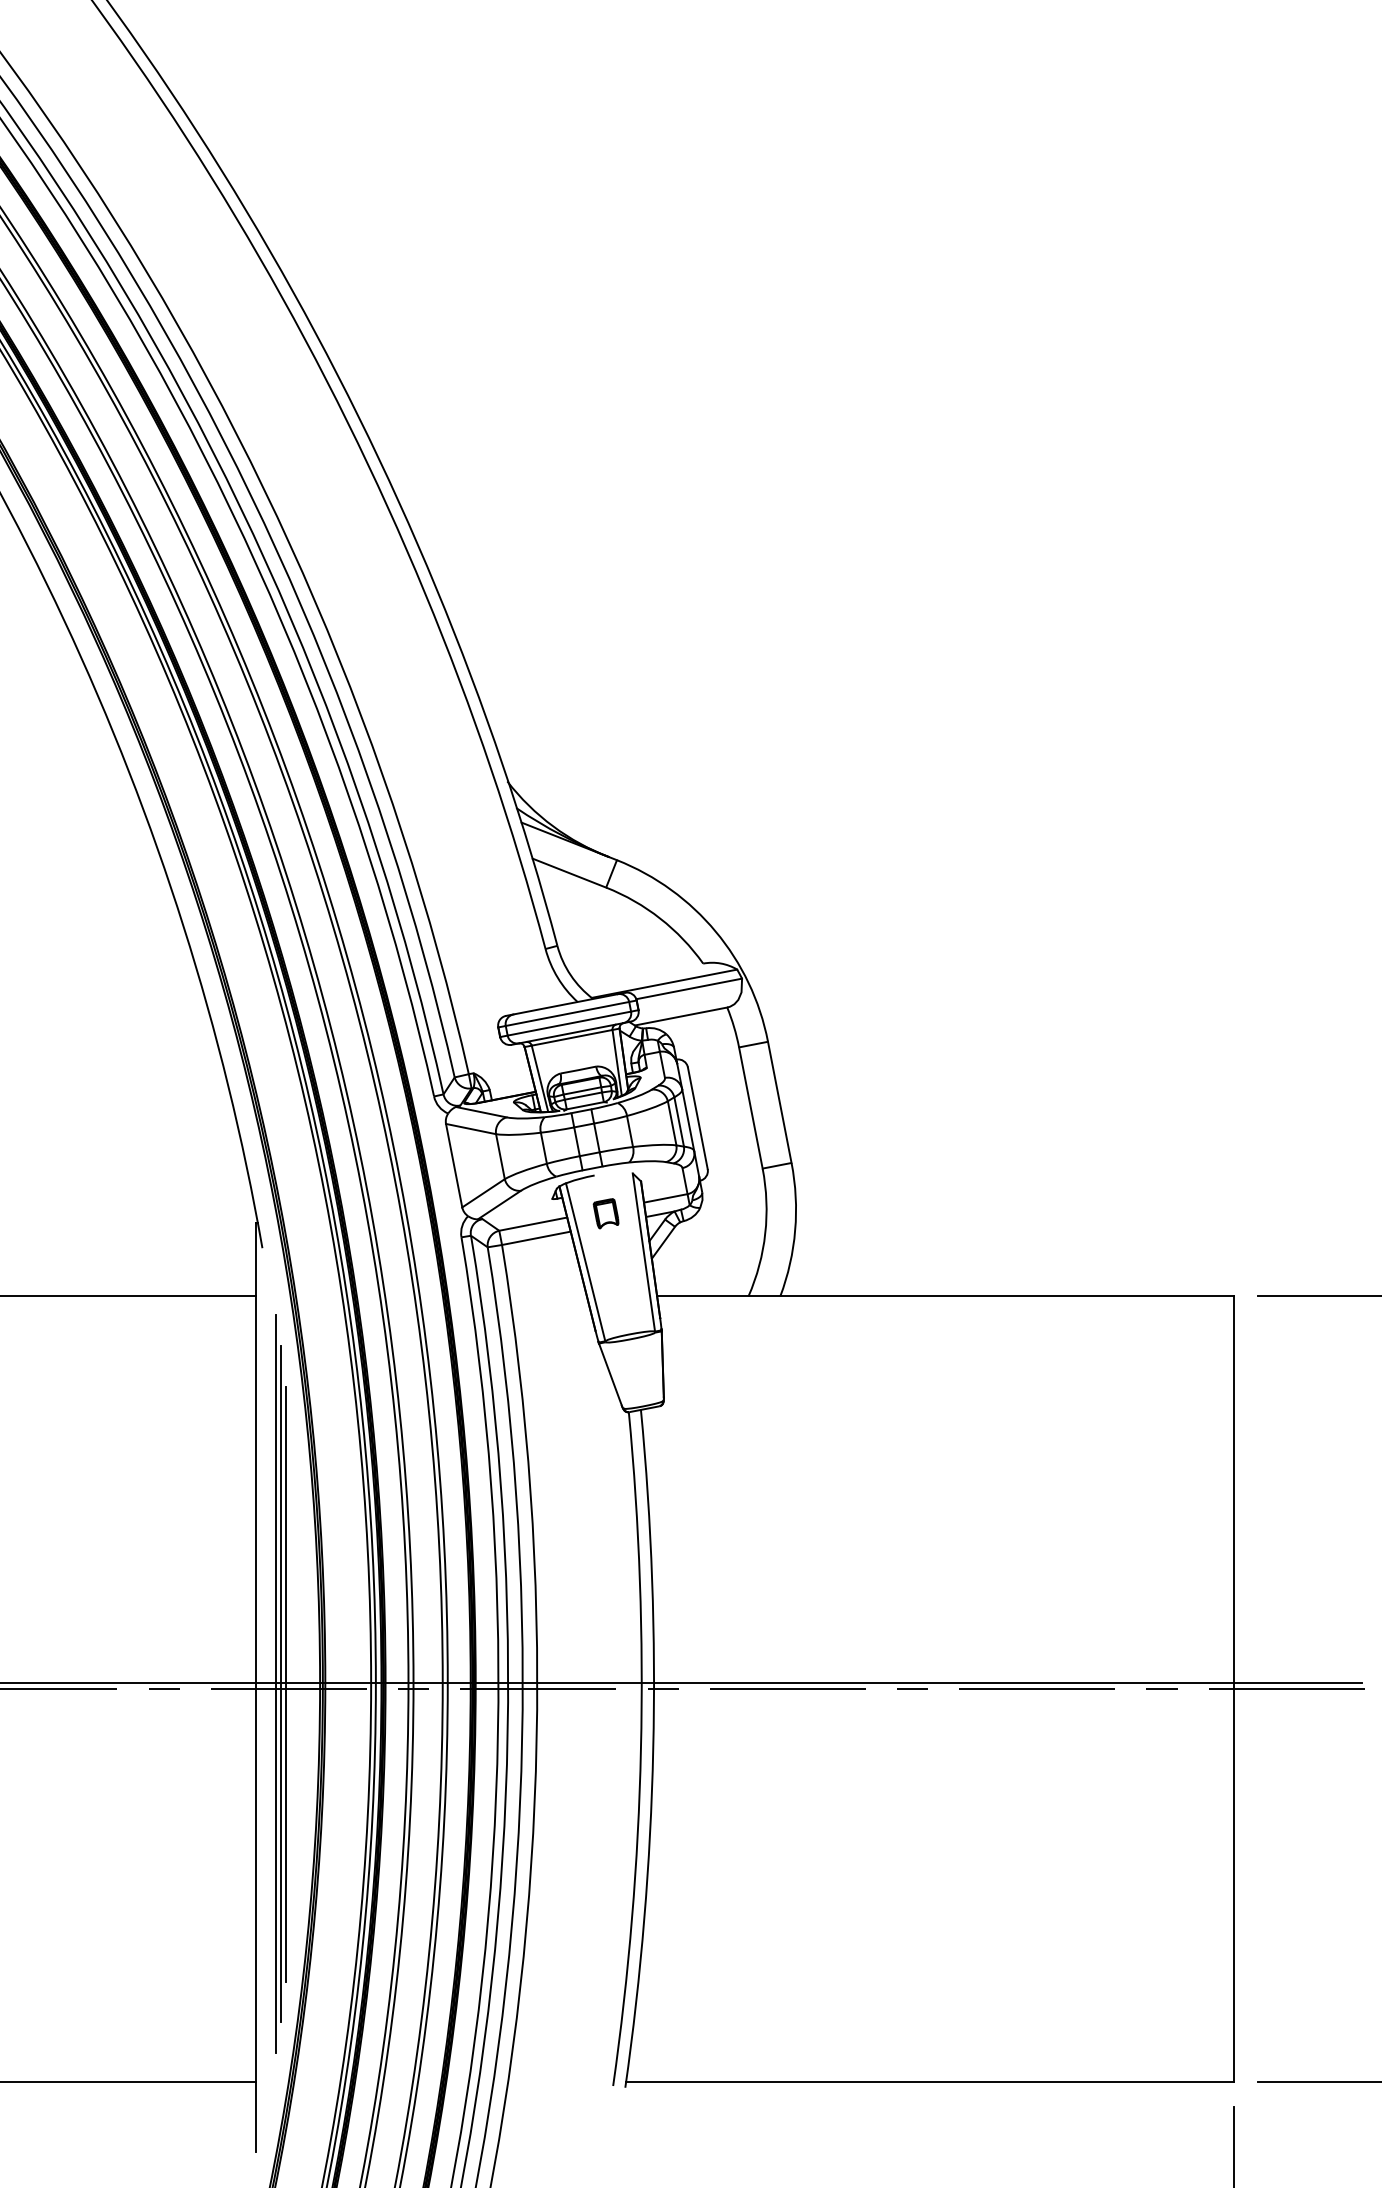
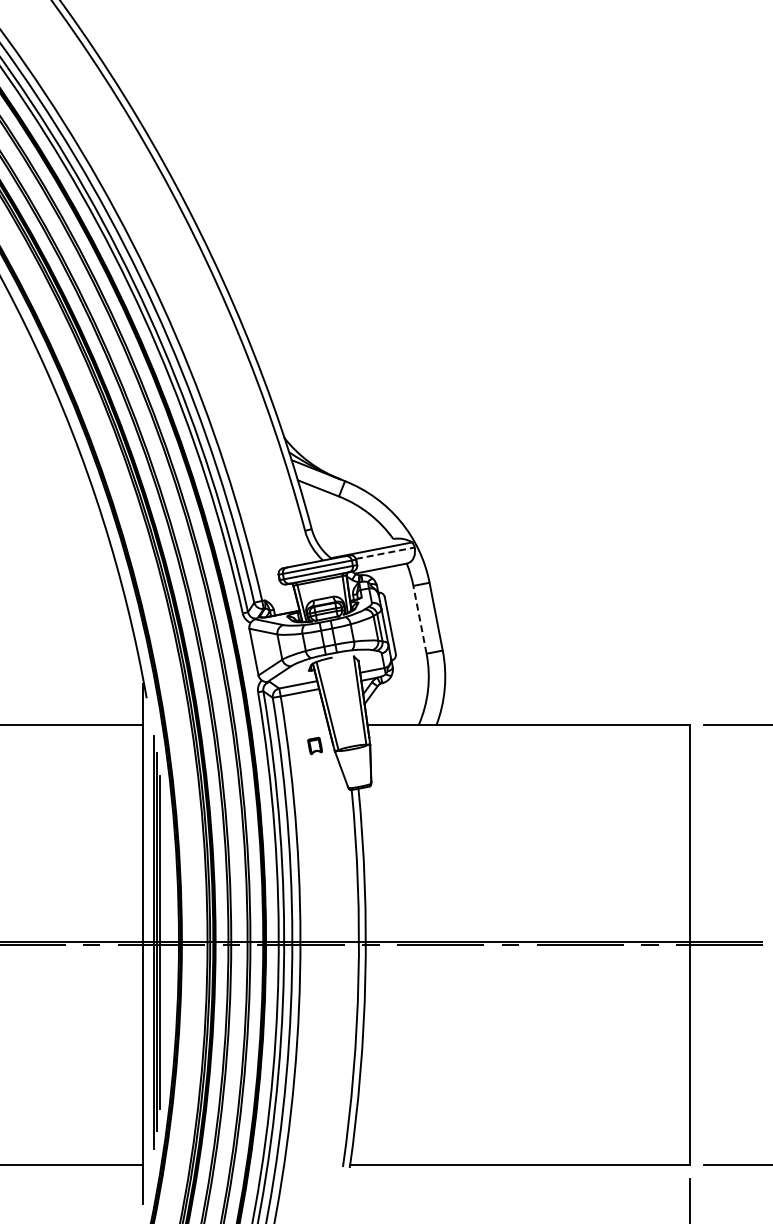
line: (689, 989) -> (385, 553), solid -> dashed
line: (749, 1107) -> (419, 619), solid -> dashed
part: (605, 1212) -> (314, 745), moved

